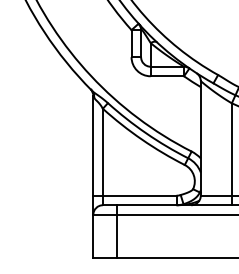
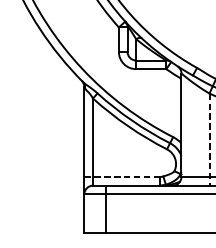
line: (231, 154) -> (209, 139), solid -> dashed
line: (134, 195) -> (121, 176), solid -> dashed

